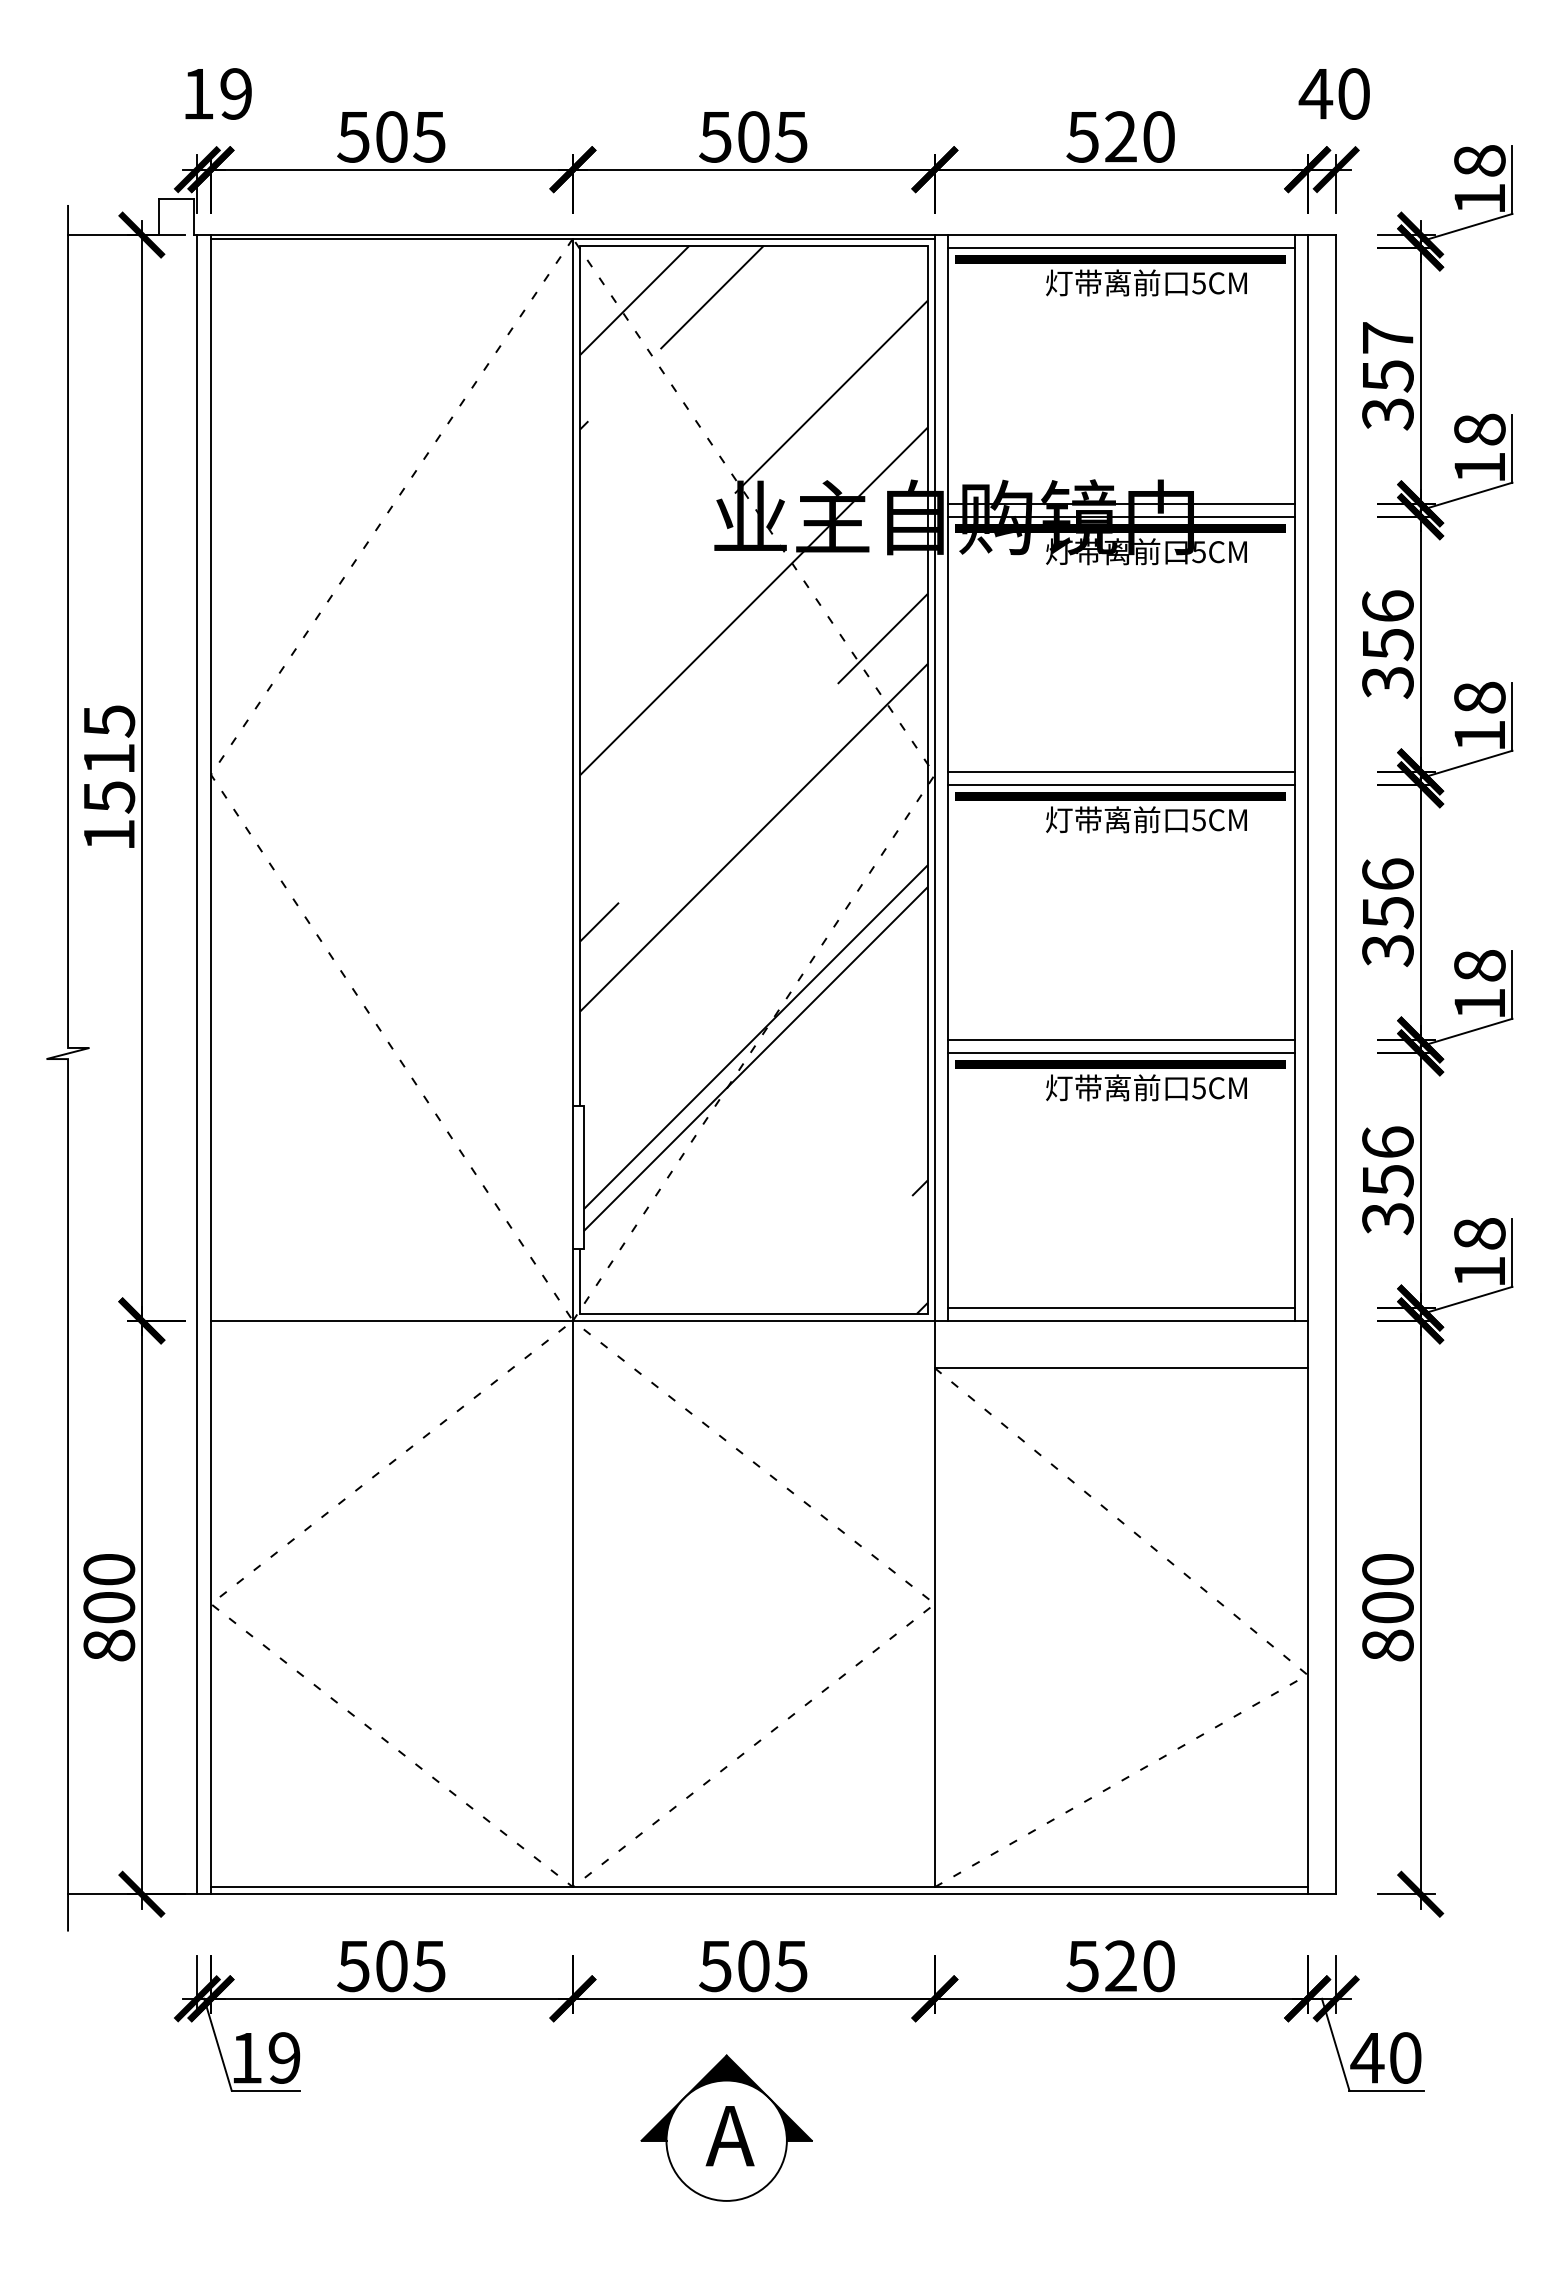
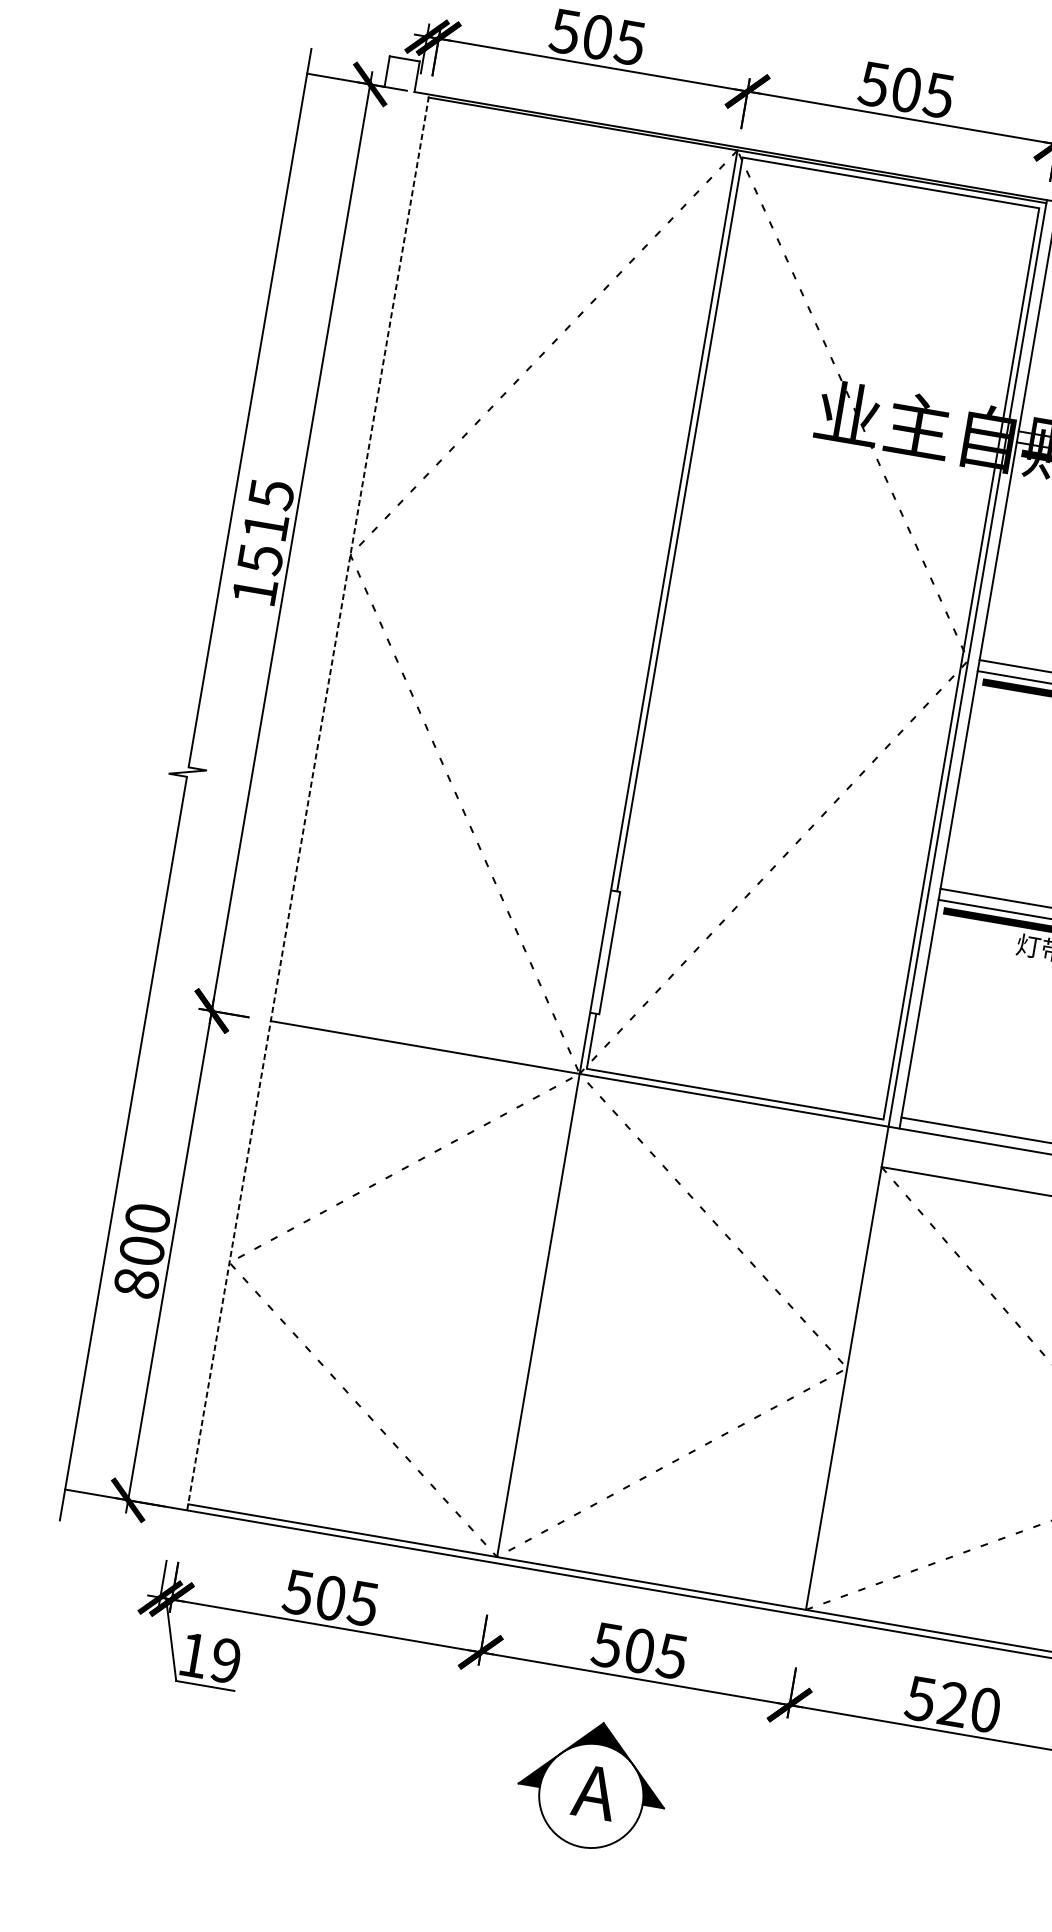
hatch: (753, 779) -> (812, 638), removed
line: (197, 1064) -> (296, 800), removed
line: (211, 1064) -> (308, 802), solid -> dashed

